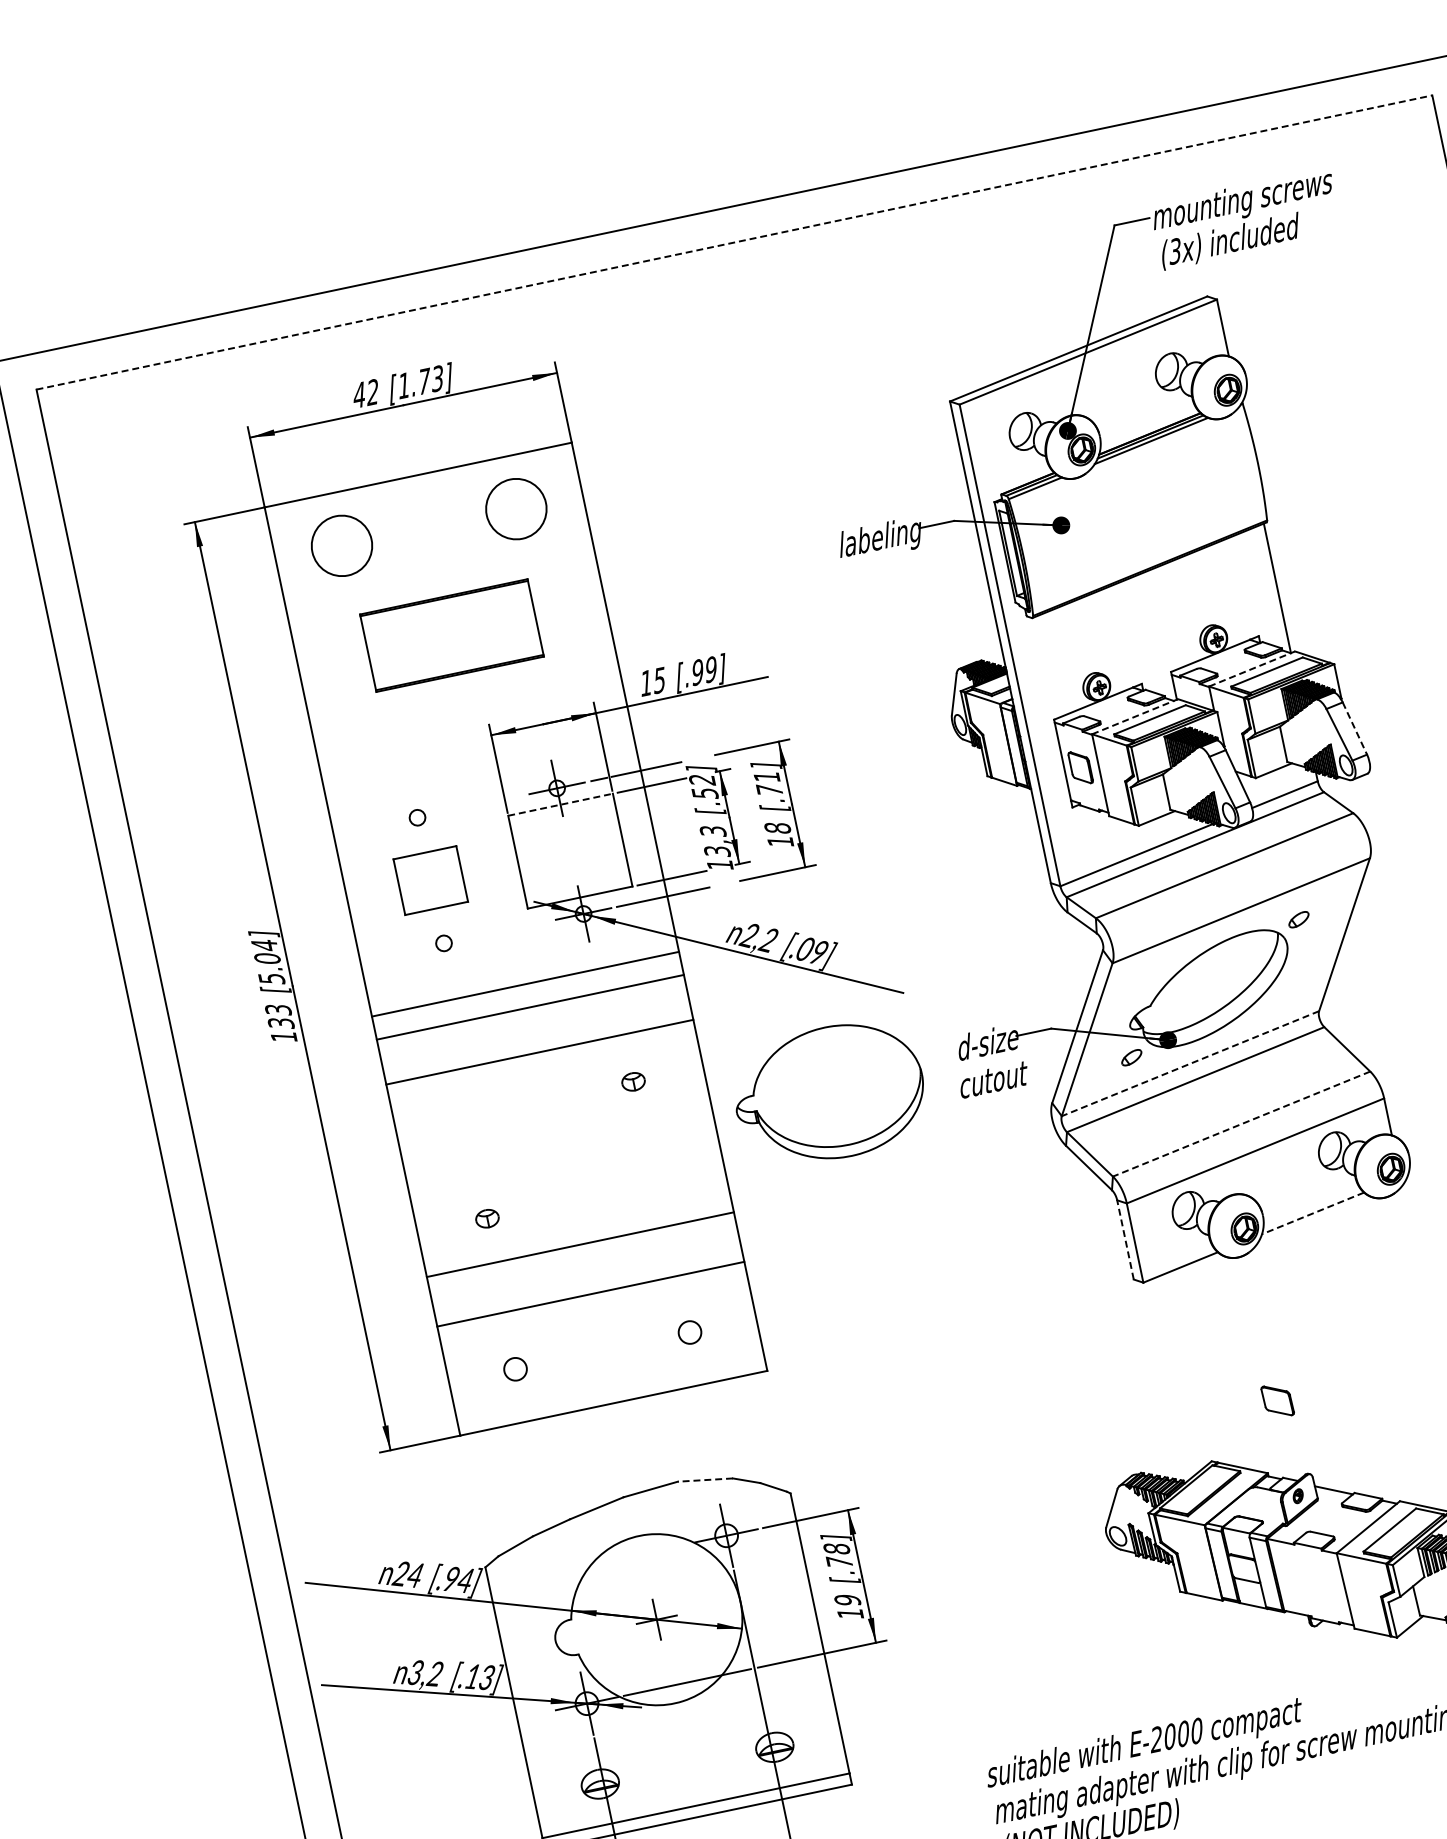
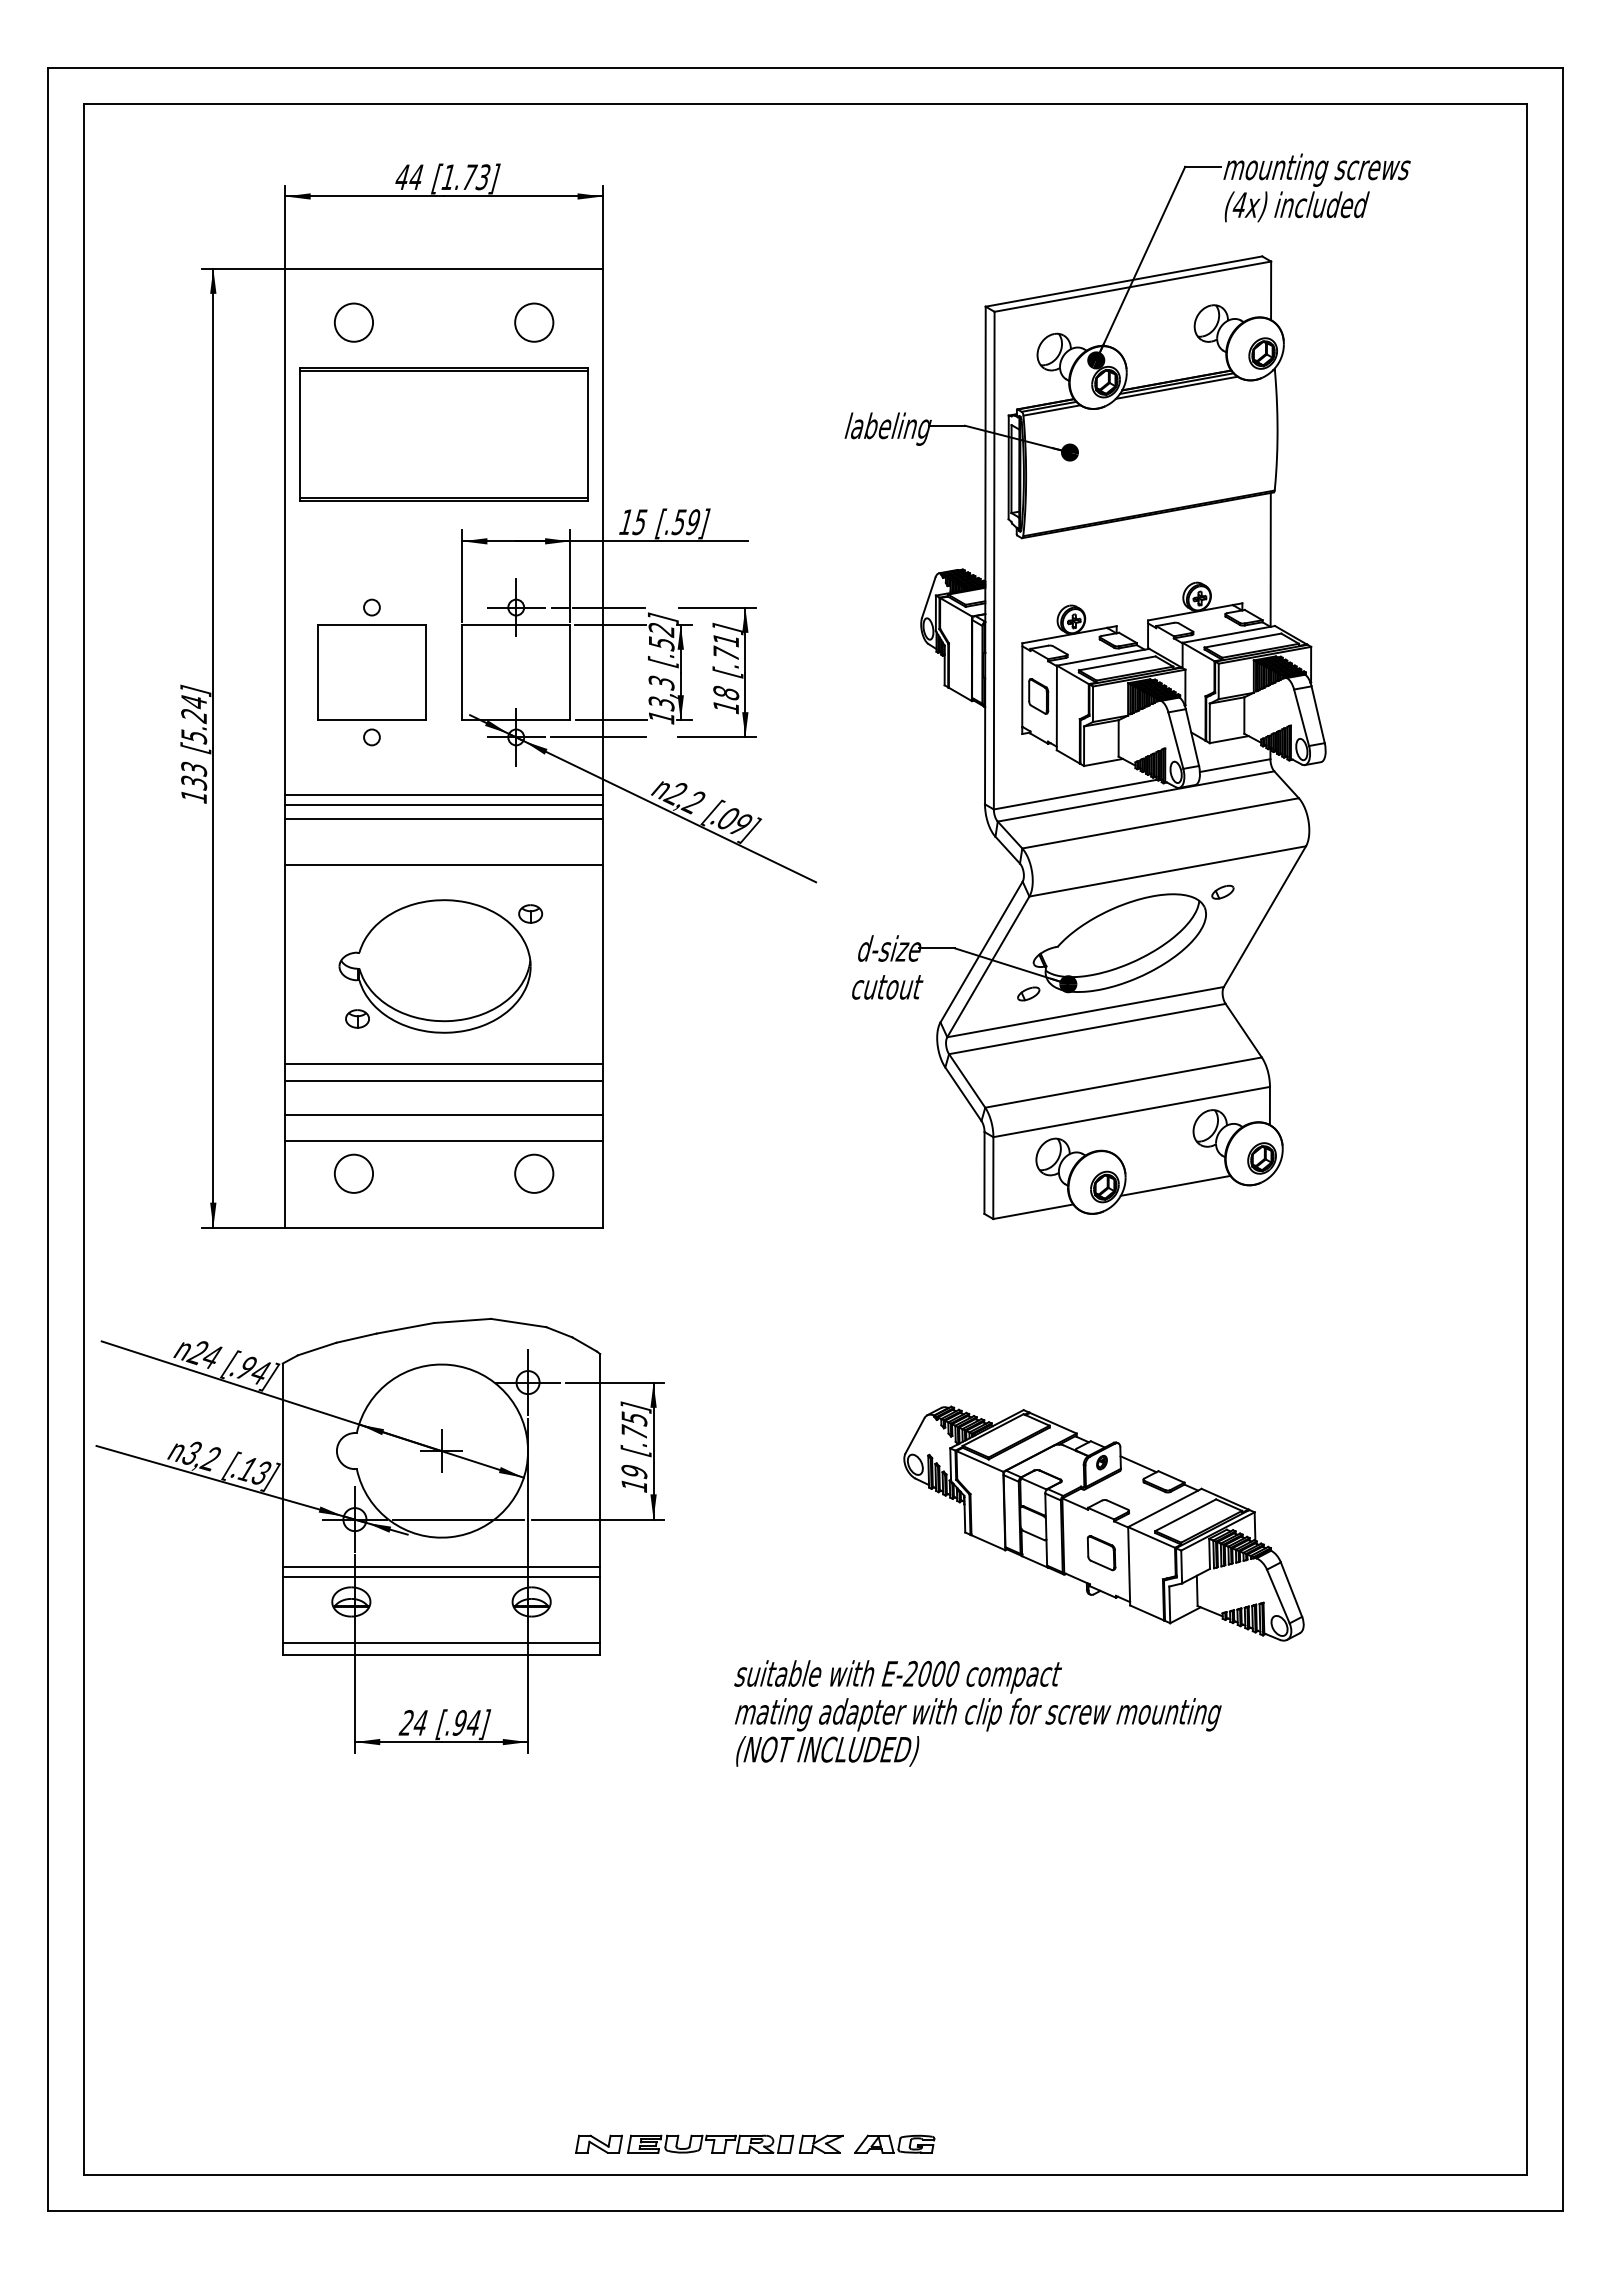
line: (734, 242) -> (805, 104), dashed -> solid
text: (1173, 252) -> (1238, 205), (3x) -> (4x)
text: (371, 391) -> (415, 176), 42 -> 44
circle: (516, 508) -> (534, 322), size x0.62
circle: (341, 545) -> (353, 322), size x0.62
part: (451, 635) -> (443, 434), size x1.67
line: (1251, 669) -> (1228, 634), dashed -> solid
text: (696, 671) -> (678, 521), [.99] -> [.59]
line: (1135, 716) -> (1103, 657), dashed -> solid
line: (1355, 729) -> (1318, 715), dashed -> solid
line: (560, 804) -> (516, 624), dashed -> solid
part: (430, 880) -> (371, 672), size x1.67
text: (268, 959) -> (194, 716), [5.04] -> [5.24]
line: (527, 994) -> (443, 805), added
line: (1190, 1064) -> (1085, 1012), dashed -> solid
part: (828, 1093) -> (434, 966), moved
line: (1241, 1124) -> (1123, 1082), dashed -> solid
line: (1312, 1213) -> (1175, 1185), dashed -> solid
line: (1125, 1239) -> (984, 1172), dashed -> solid
line: (583, 1260) -> (443, 1080), added
line: (595, 1319) -> (443, 1141), added
circle: (690, 1332) -> (534, 1173), size x1.67
circle: (515, 1369) -> (353, 1173), size x1.67
part: (1277, 1401) -> (1101, 1553), moved
line: (705, 1480) -> (518, 1323), dashed -> solid
text: (836, 1548) -> (634, 1418), [.78] -> [.75]
line: (680, 1731) -> (441, 1566), added
line: (682, 1742) -> (441, 1577), added

